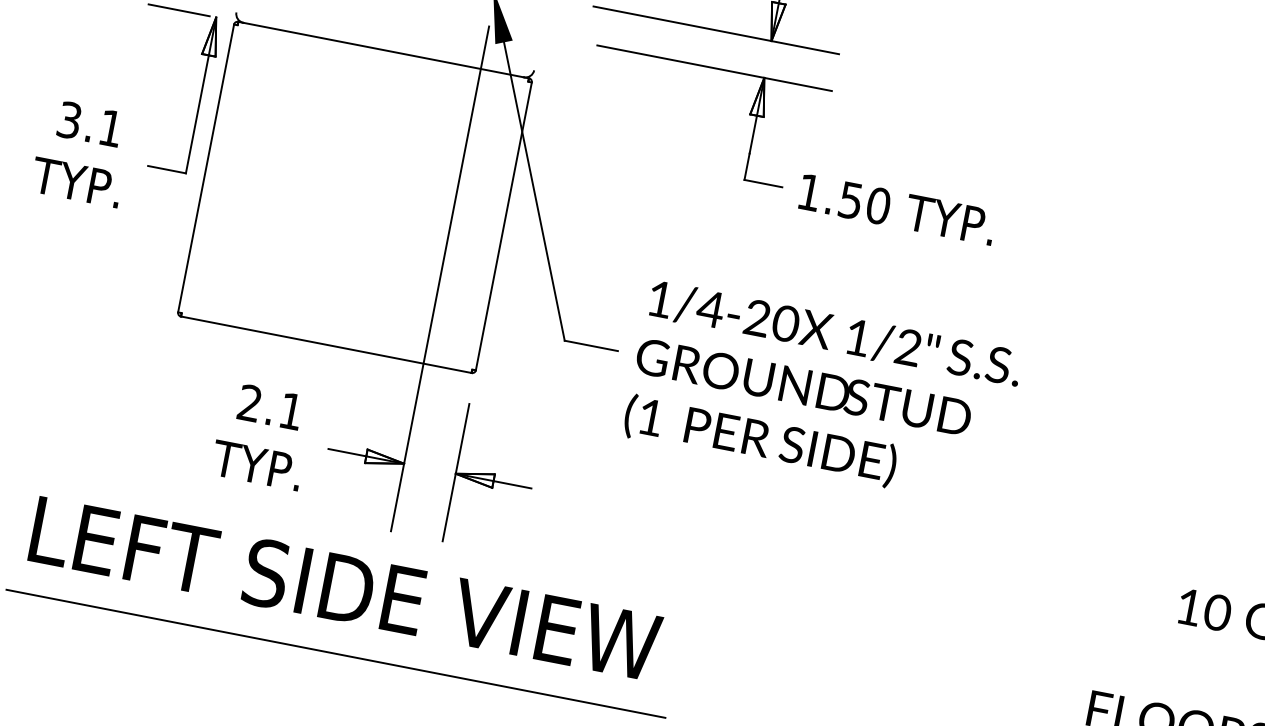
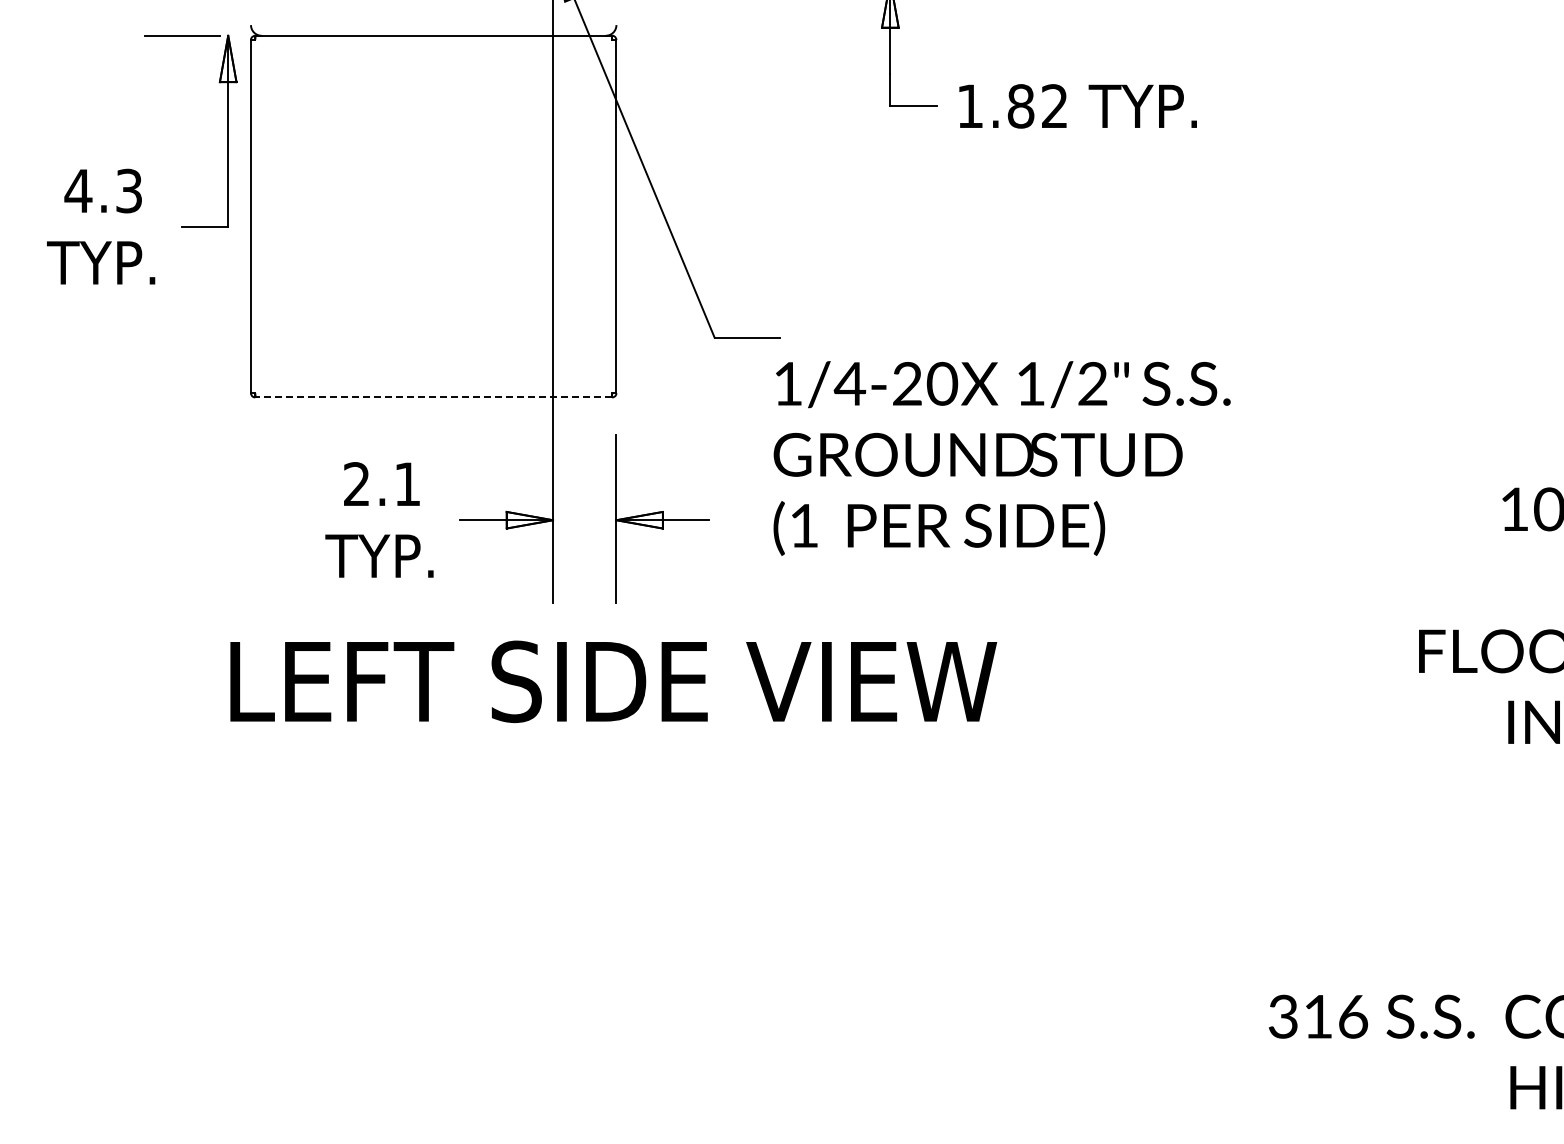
text: (89, 123) -> (102, 190), 3.1 -> 4.3
text: (864, 203) -> (1037, 106), 1.50 -> 1.82
line: (326, 344) -> (433, 397), solid -> dashed
text: (822, 393) -> (1001, 458), moved
text: (345, 588) -> (613, 681), moved
line: (335, 653) -> (515, 760), removed

